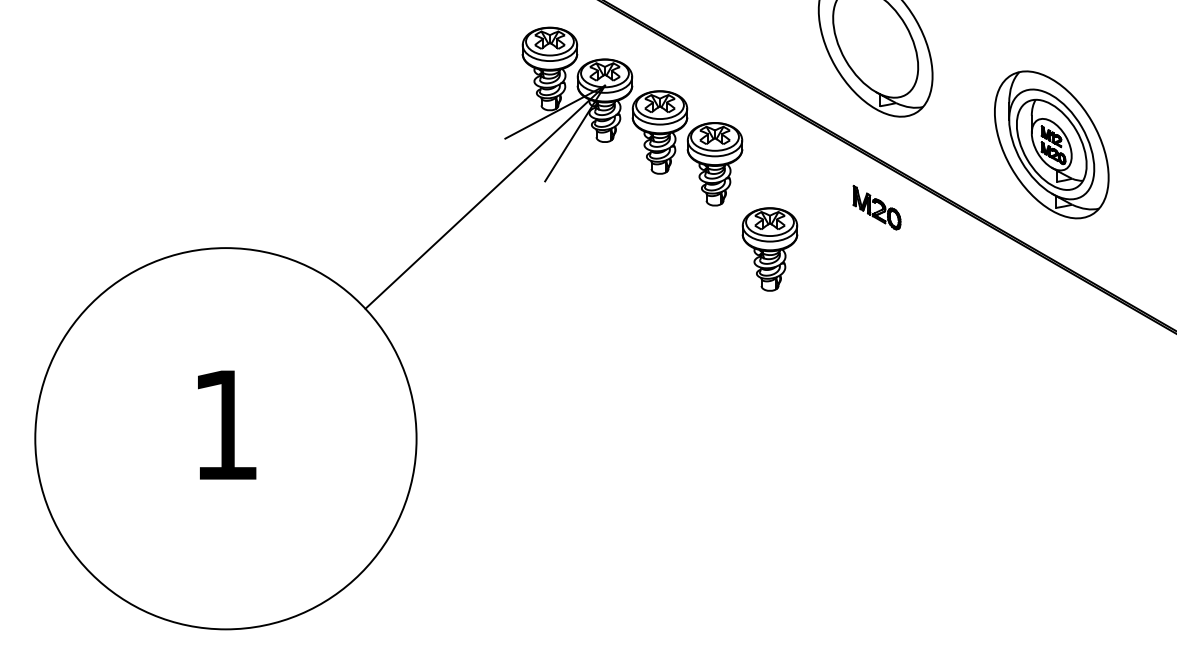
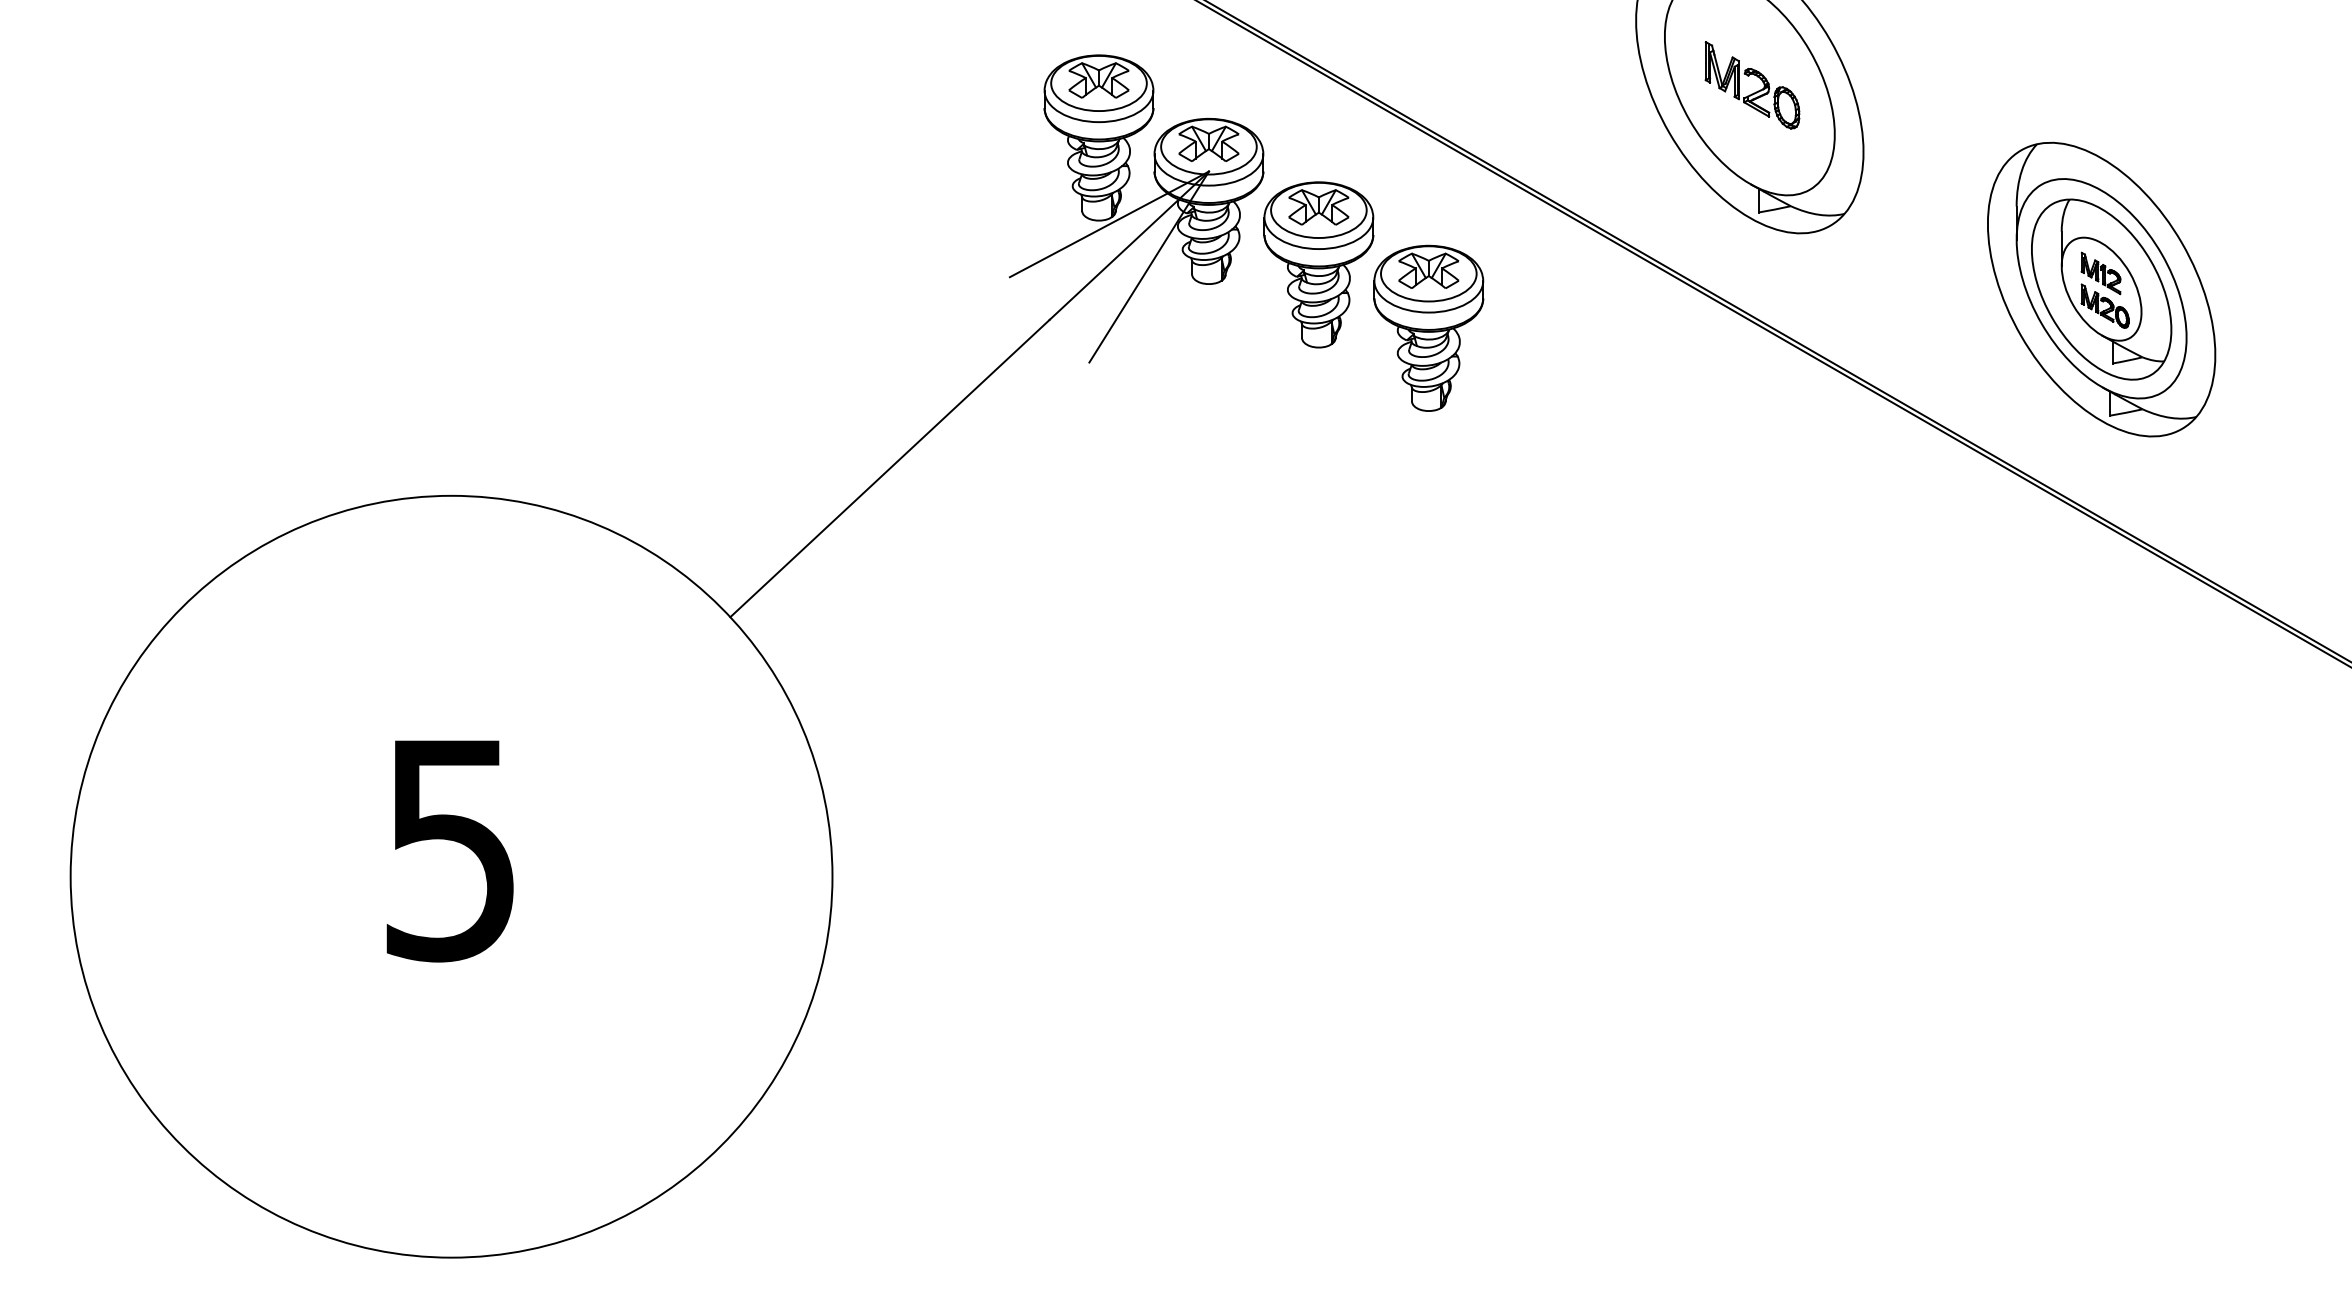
part: (876, 207) -> (1751, 85), moved
part: (769, 249) -> (1537, 498), removed
text: (224, 425) -> (448, 850), 1 -> 5

